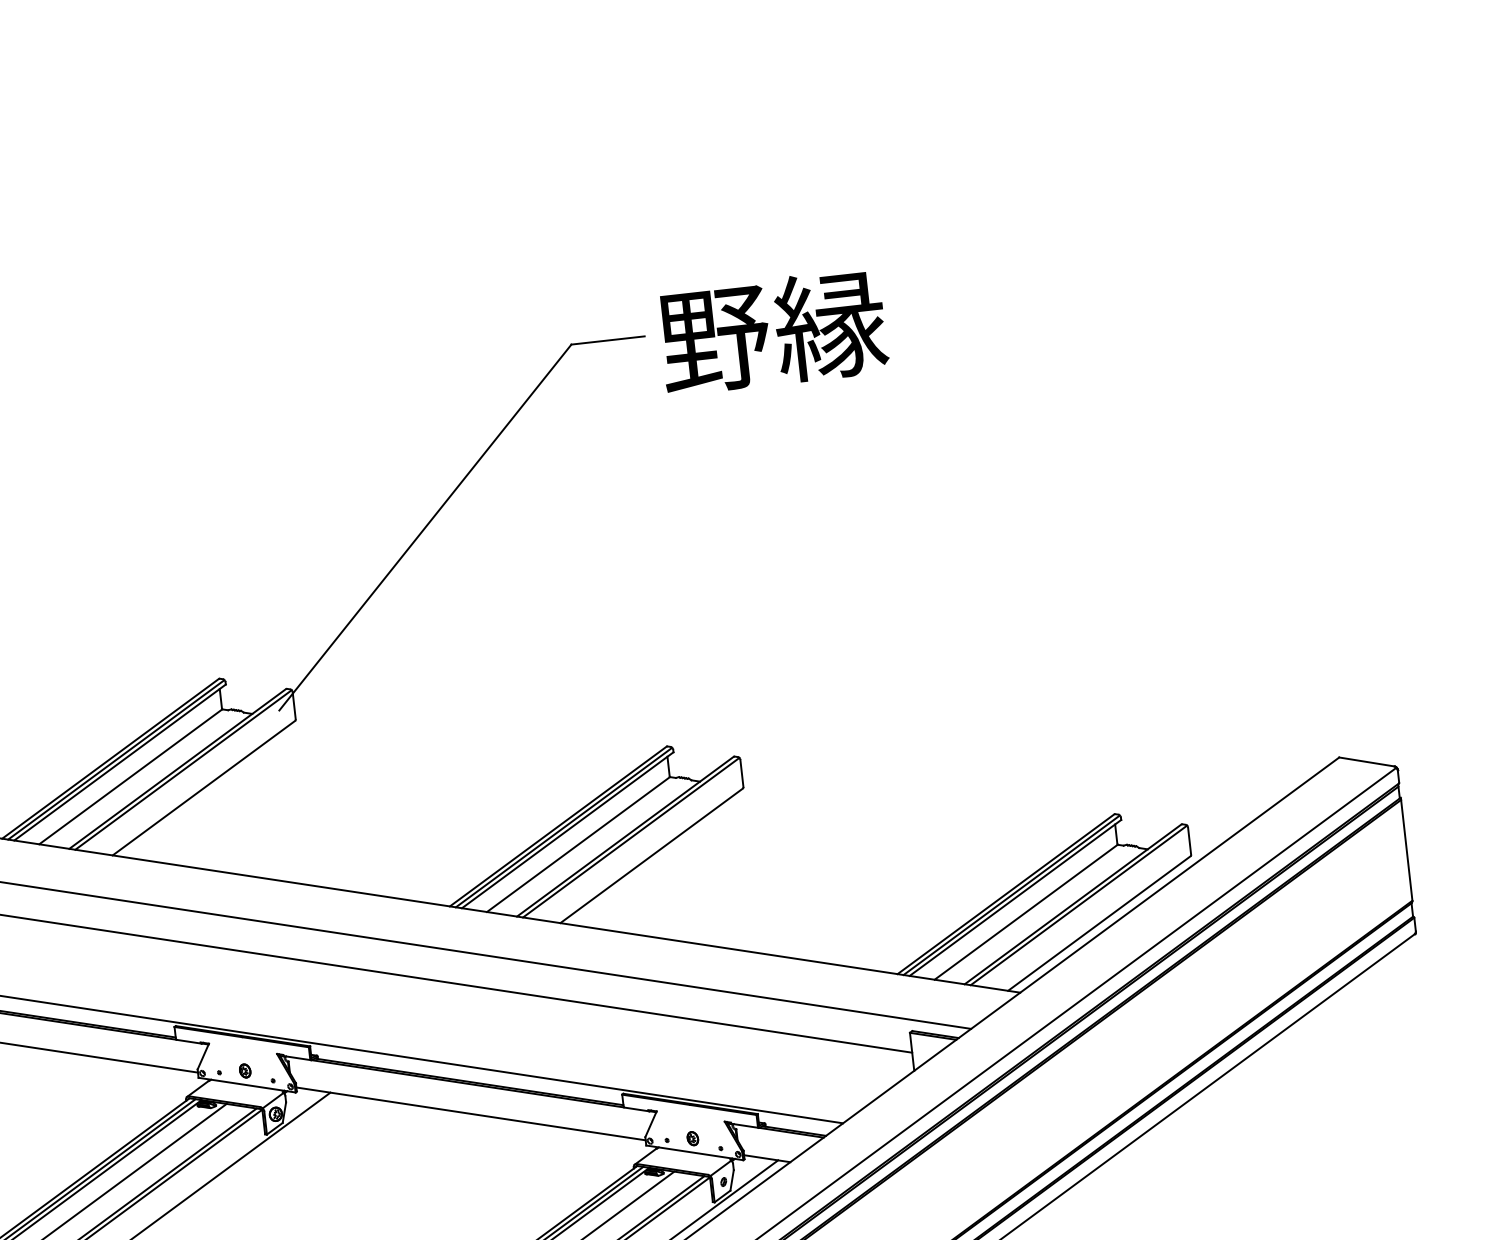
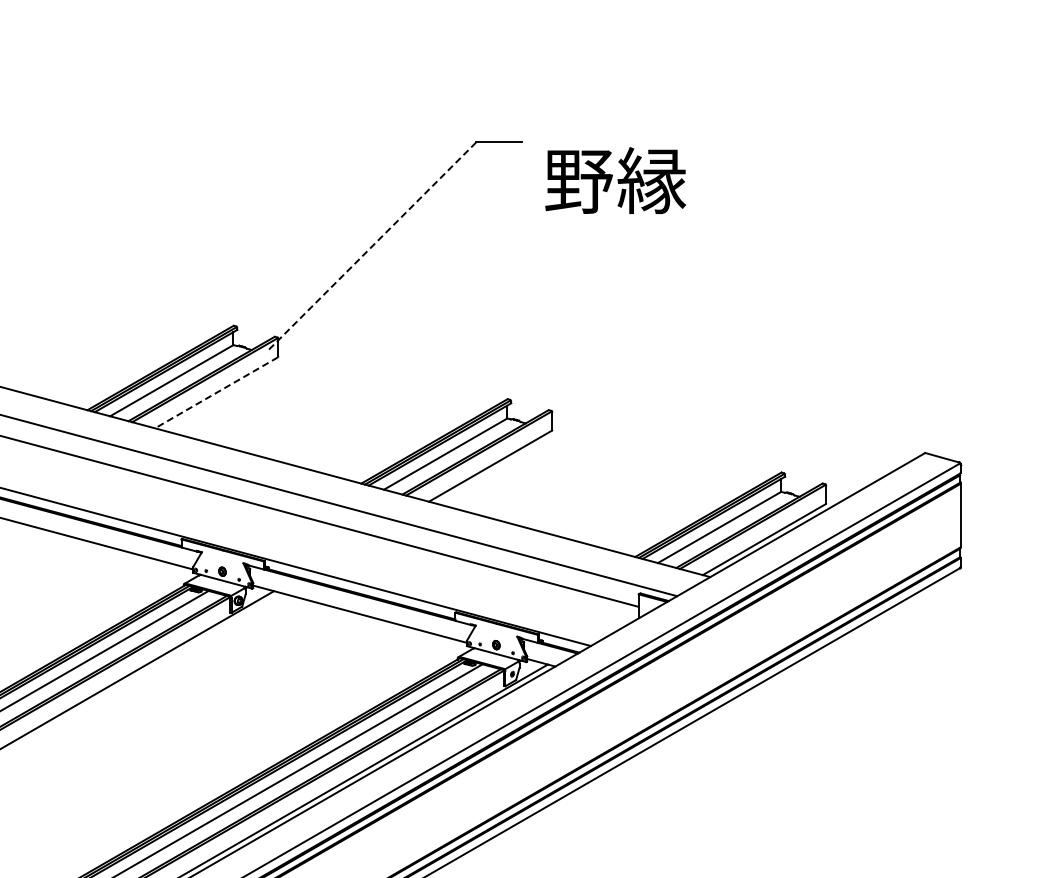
text: (772, 331) -> (615, 180), moved
line: (425, 528) -> (372, 246), solid -> dashed
line: (203, 787) -> (216, 392), solid -> dashed

